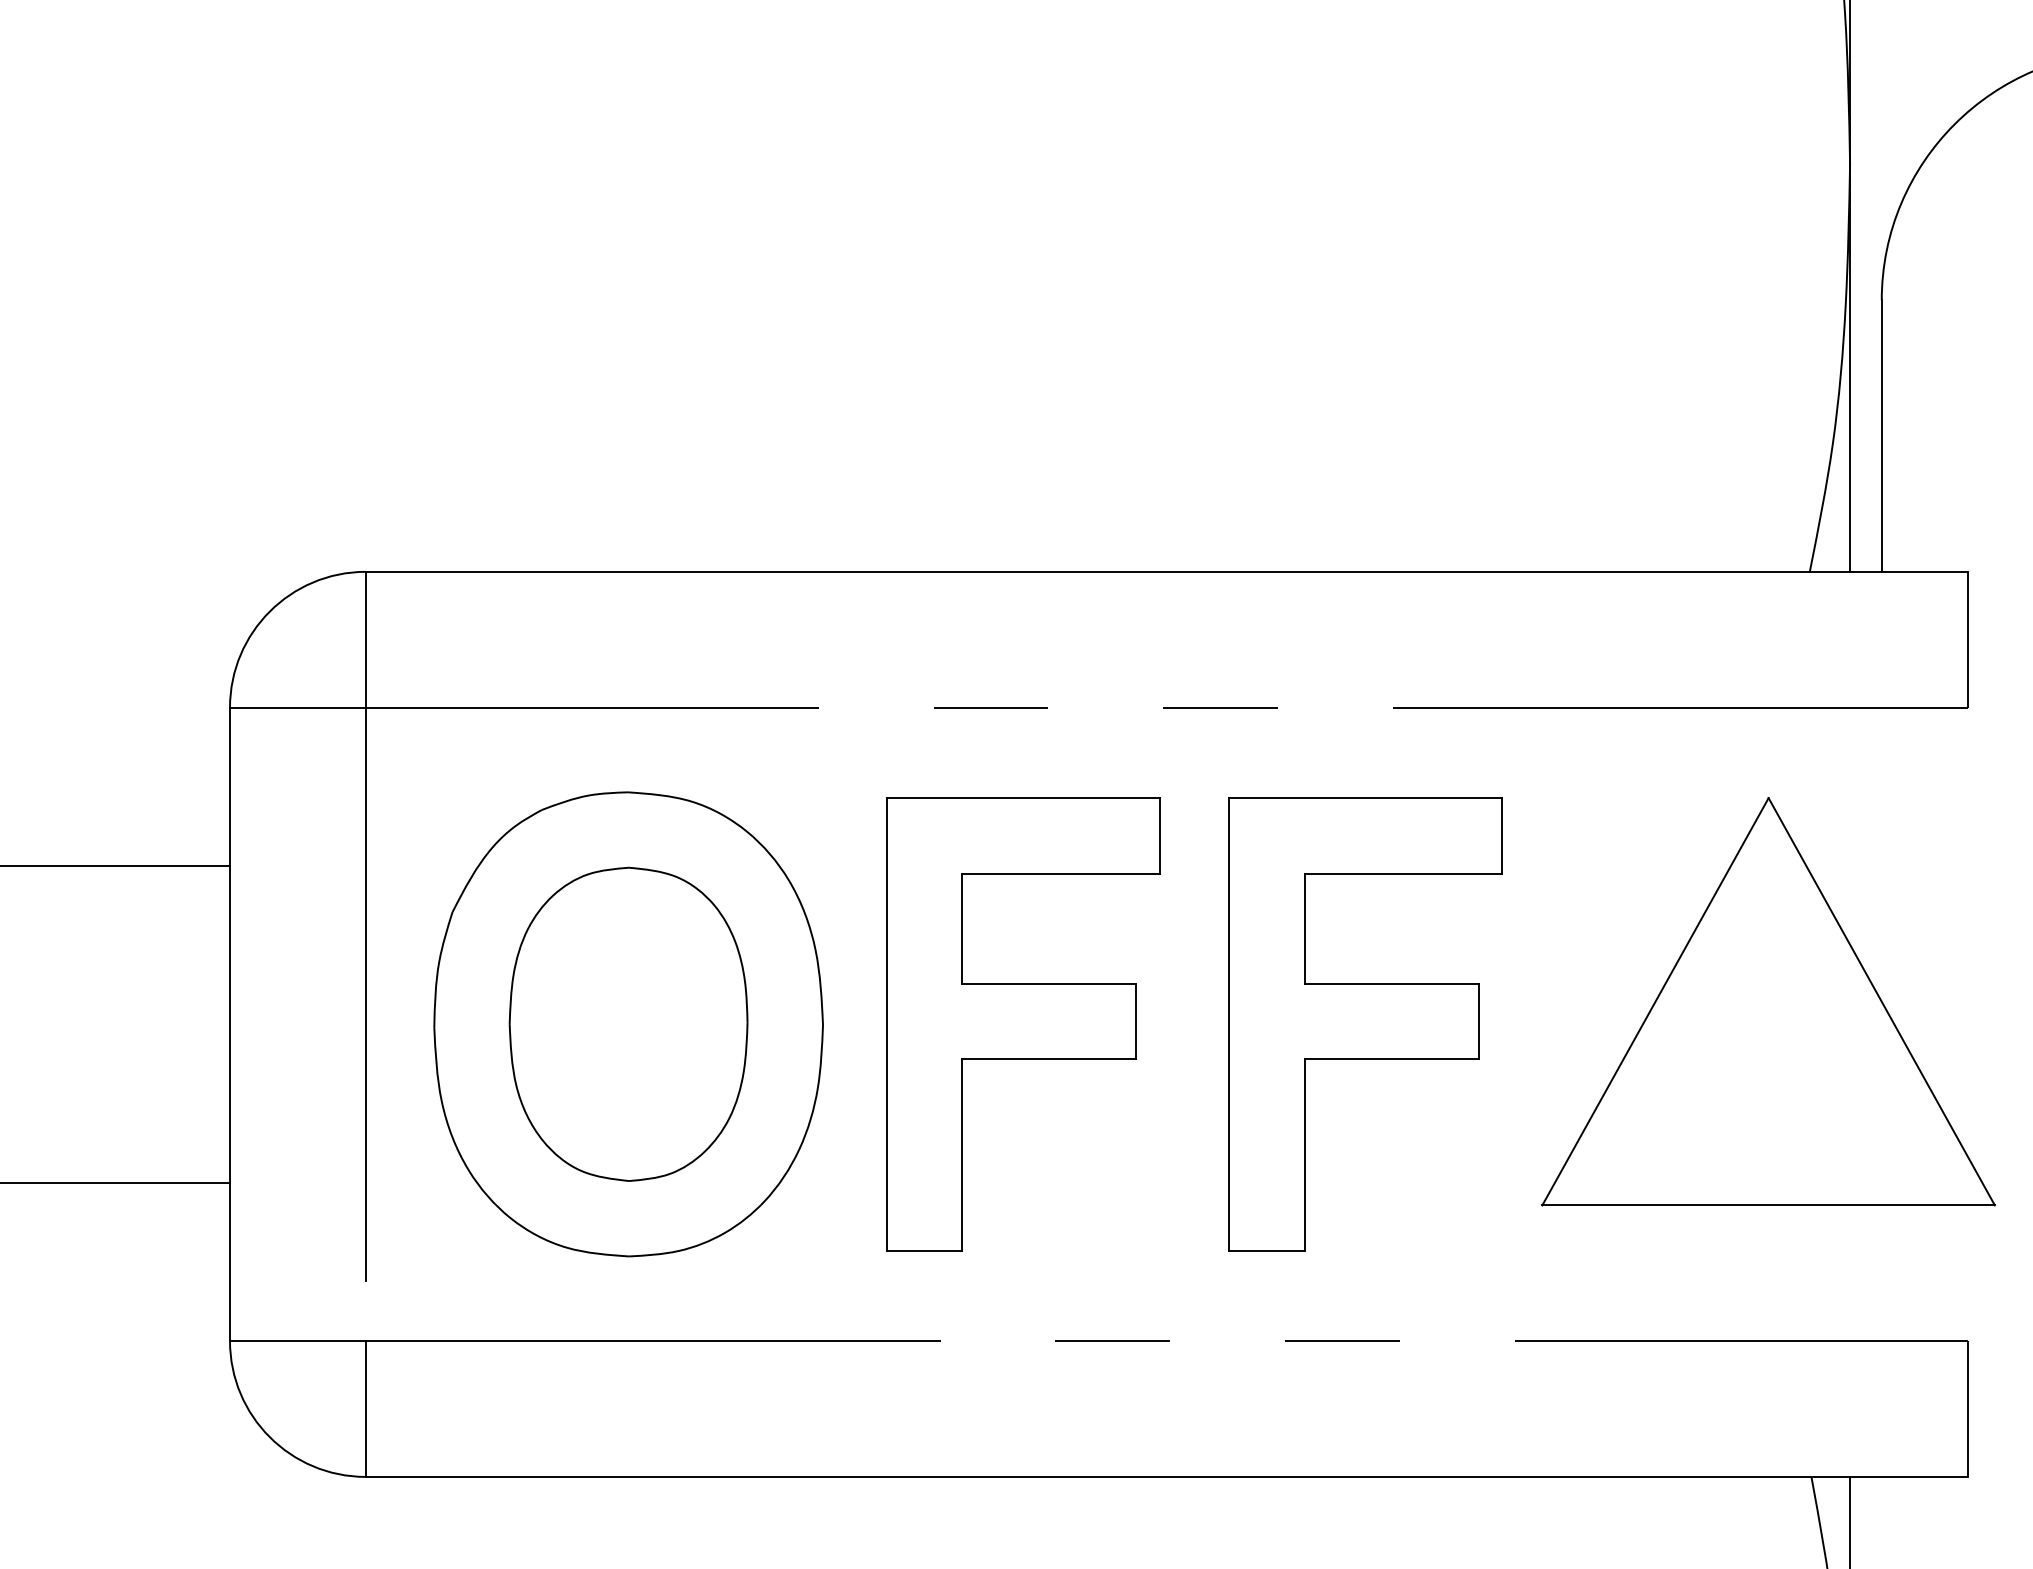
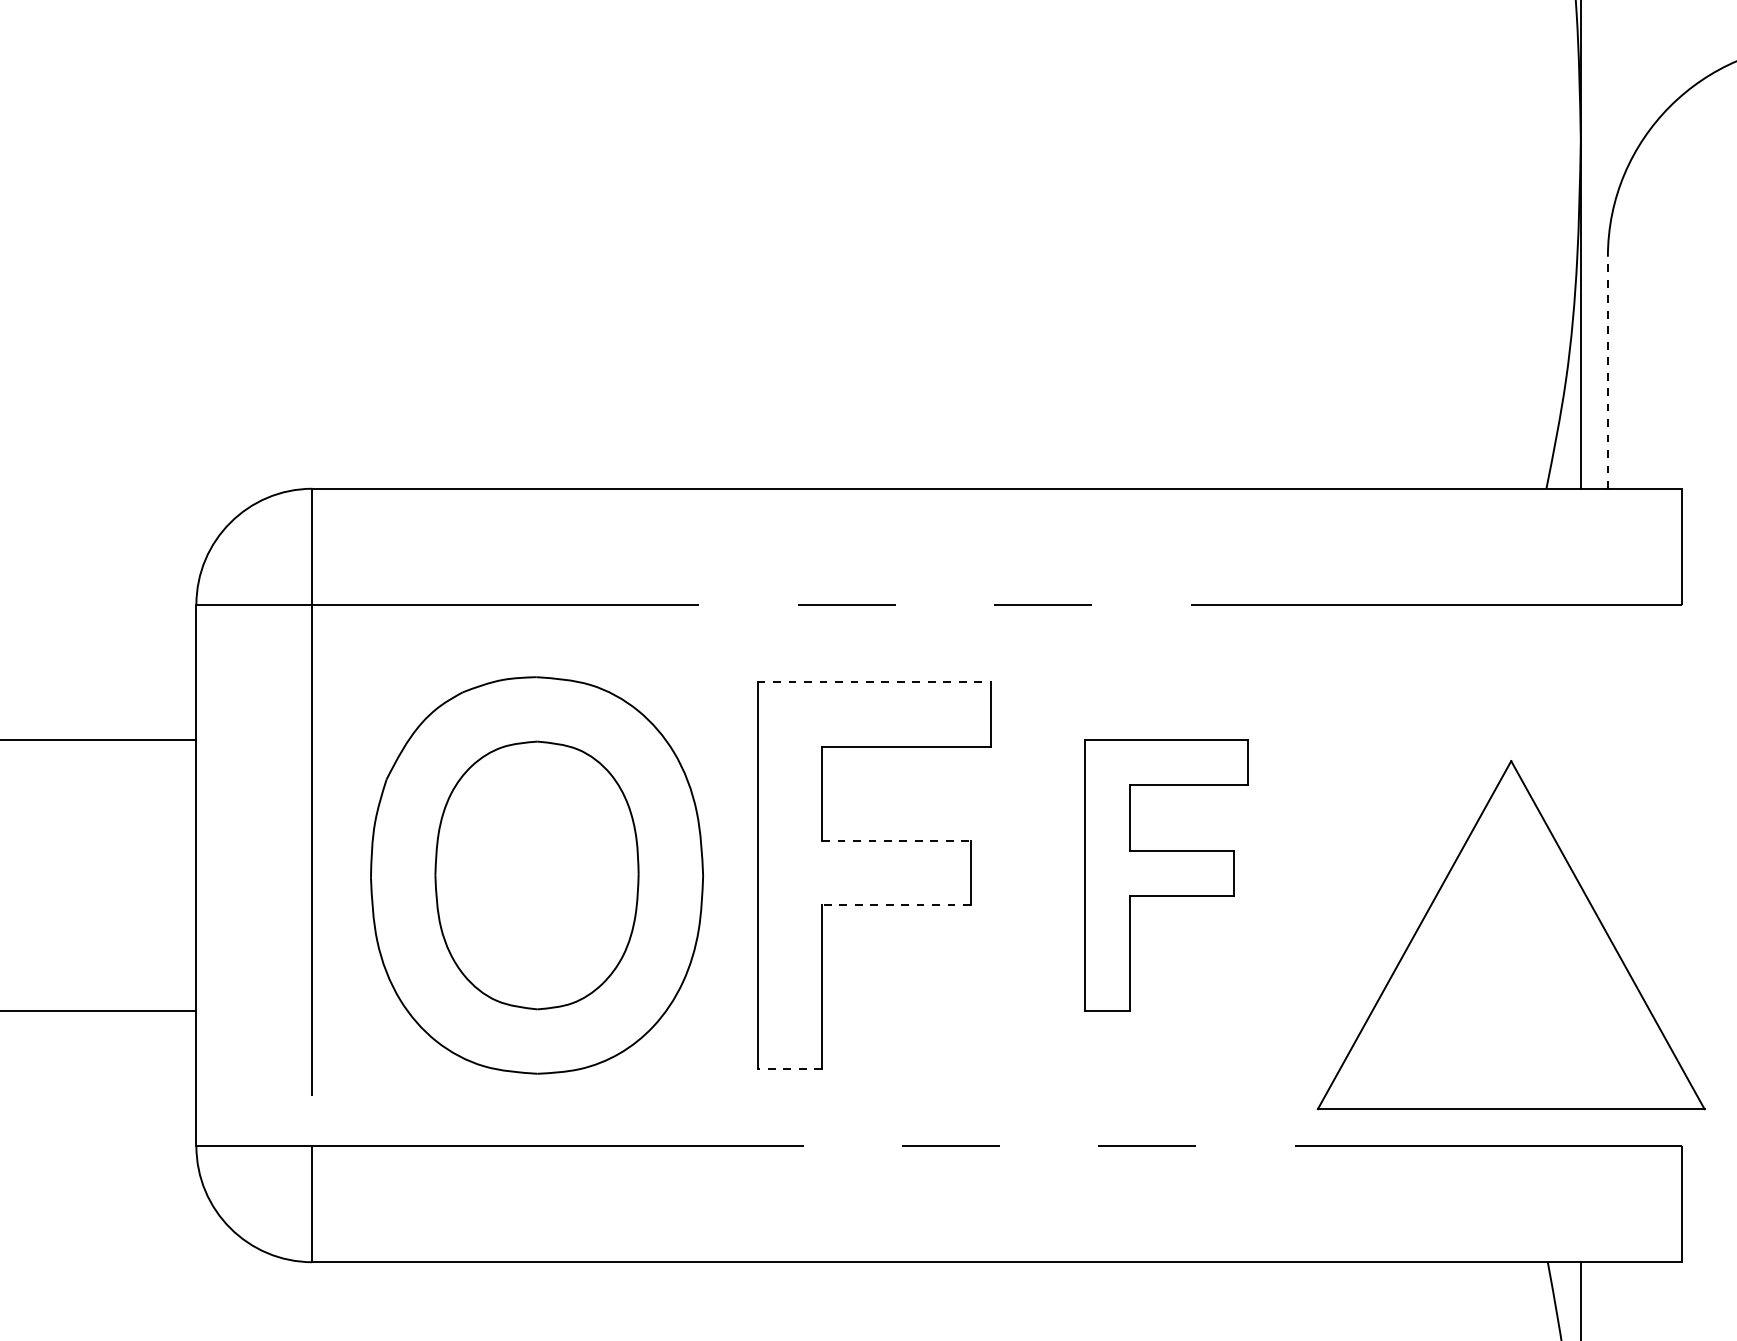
line: (1881, 435) -> (1607, 372), solid -> dashed
line: (1023, 798) -> (874, 682), solid -> dashed
line: (1049, 983) -> (896, 840), solid -> dashed
part: (1767, 1002) -> (1510, 935), moved
part: (1365, 1024) -> (1166, 875), size x0.7
line: (1048, 1059) -> (895, 905), solid -> dashed
line: (924, 1250) -> (789, 1068), solid -> dashed

